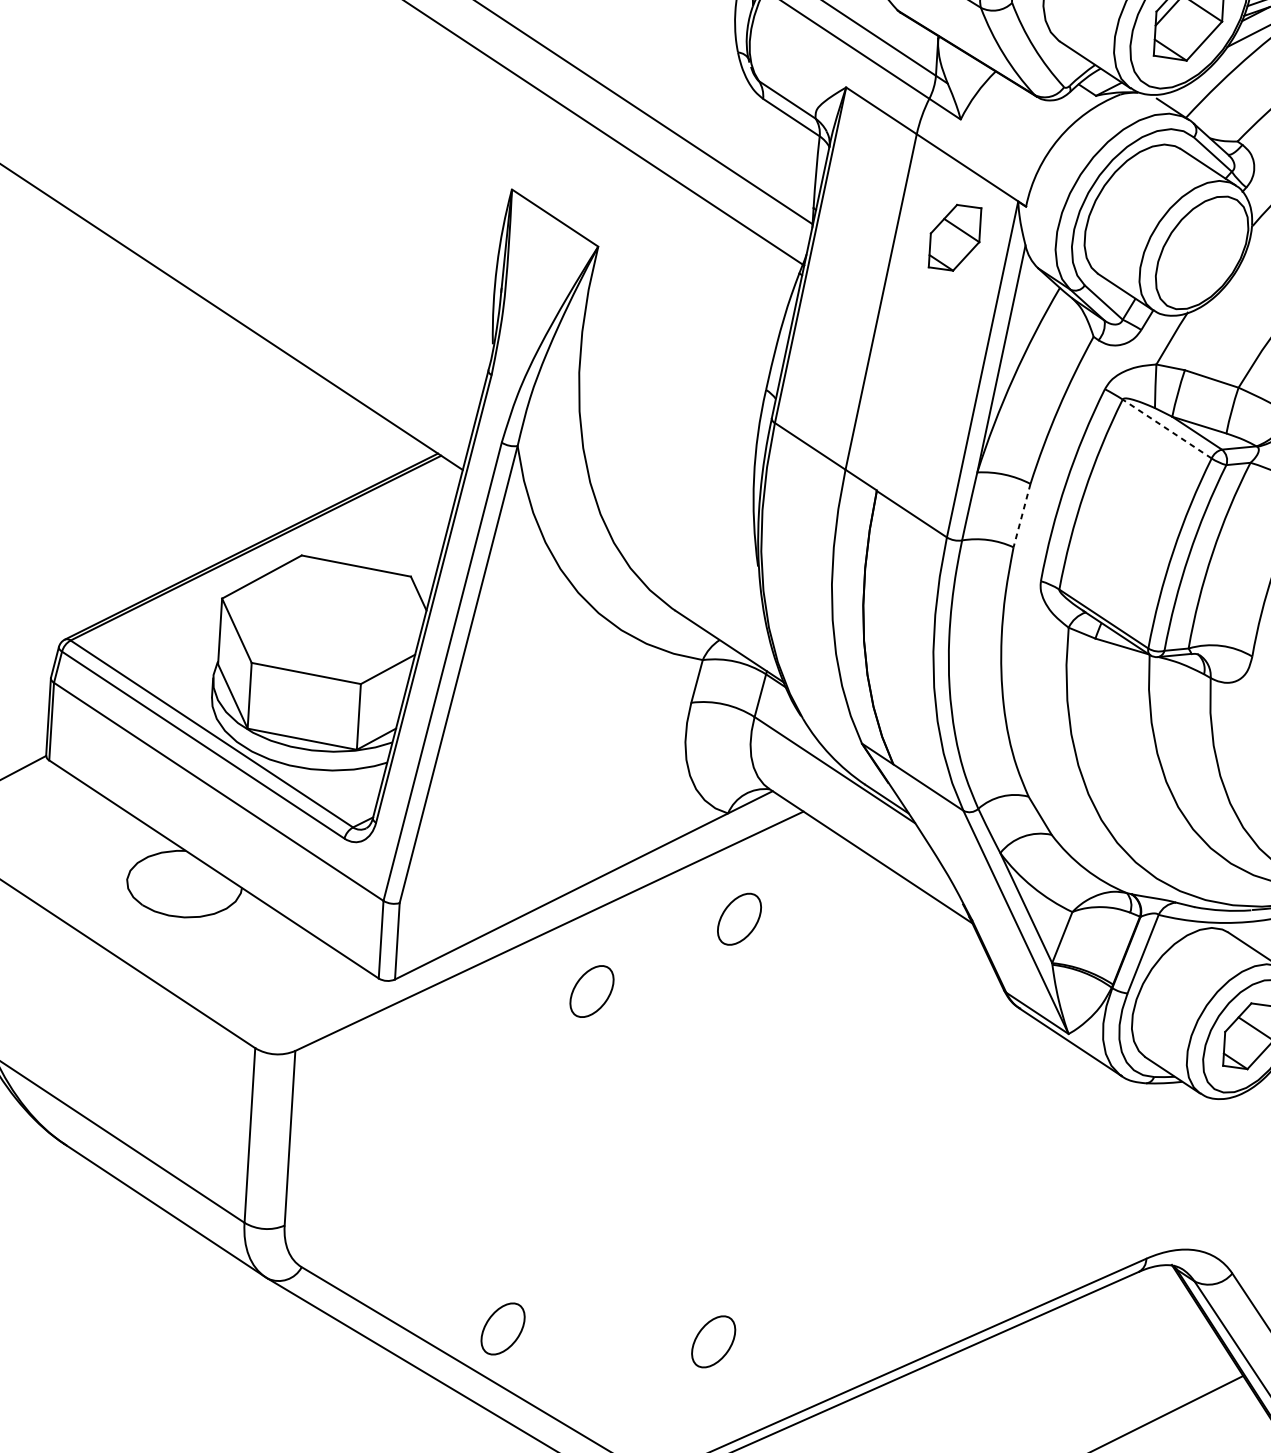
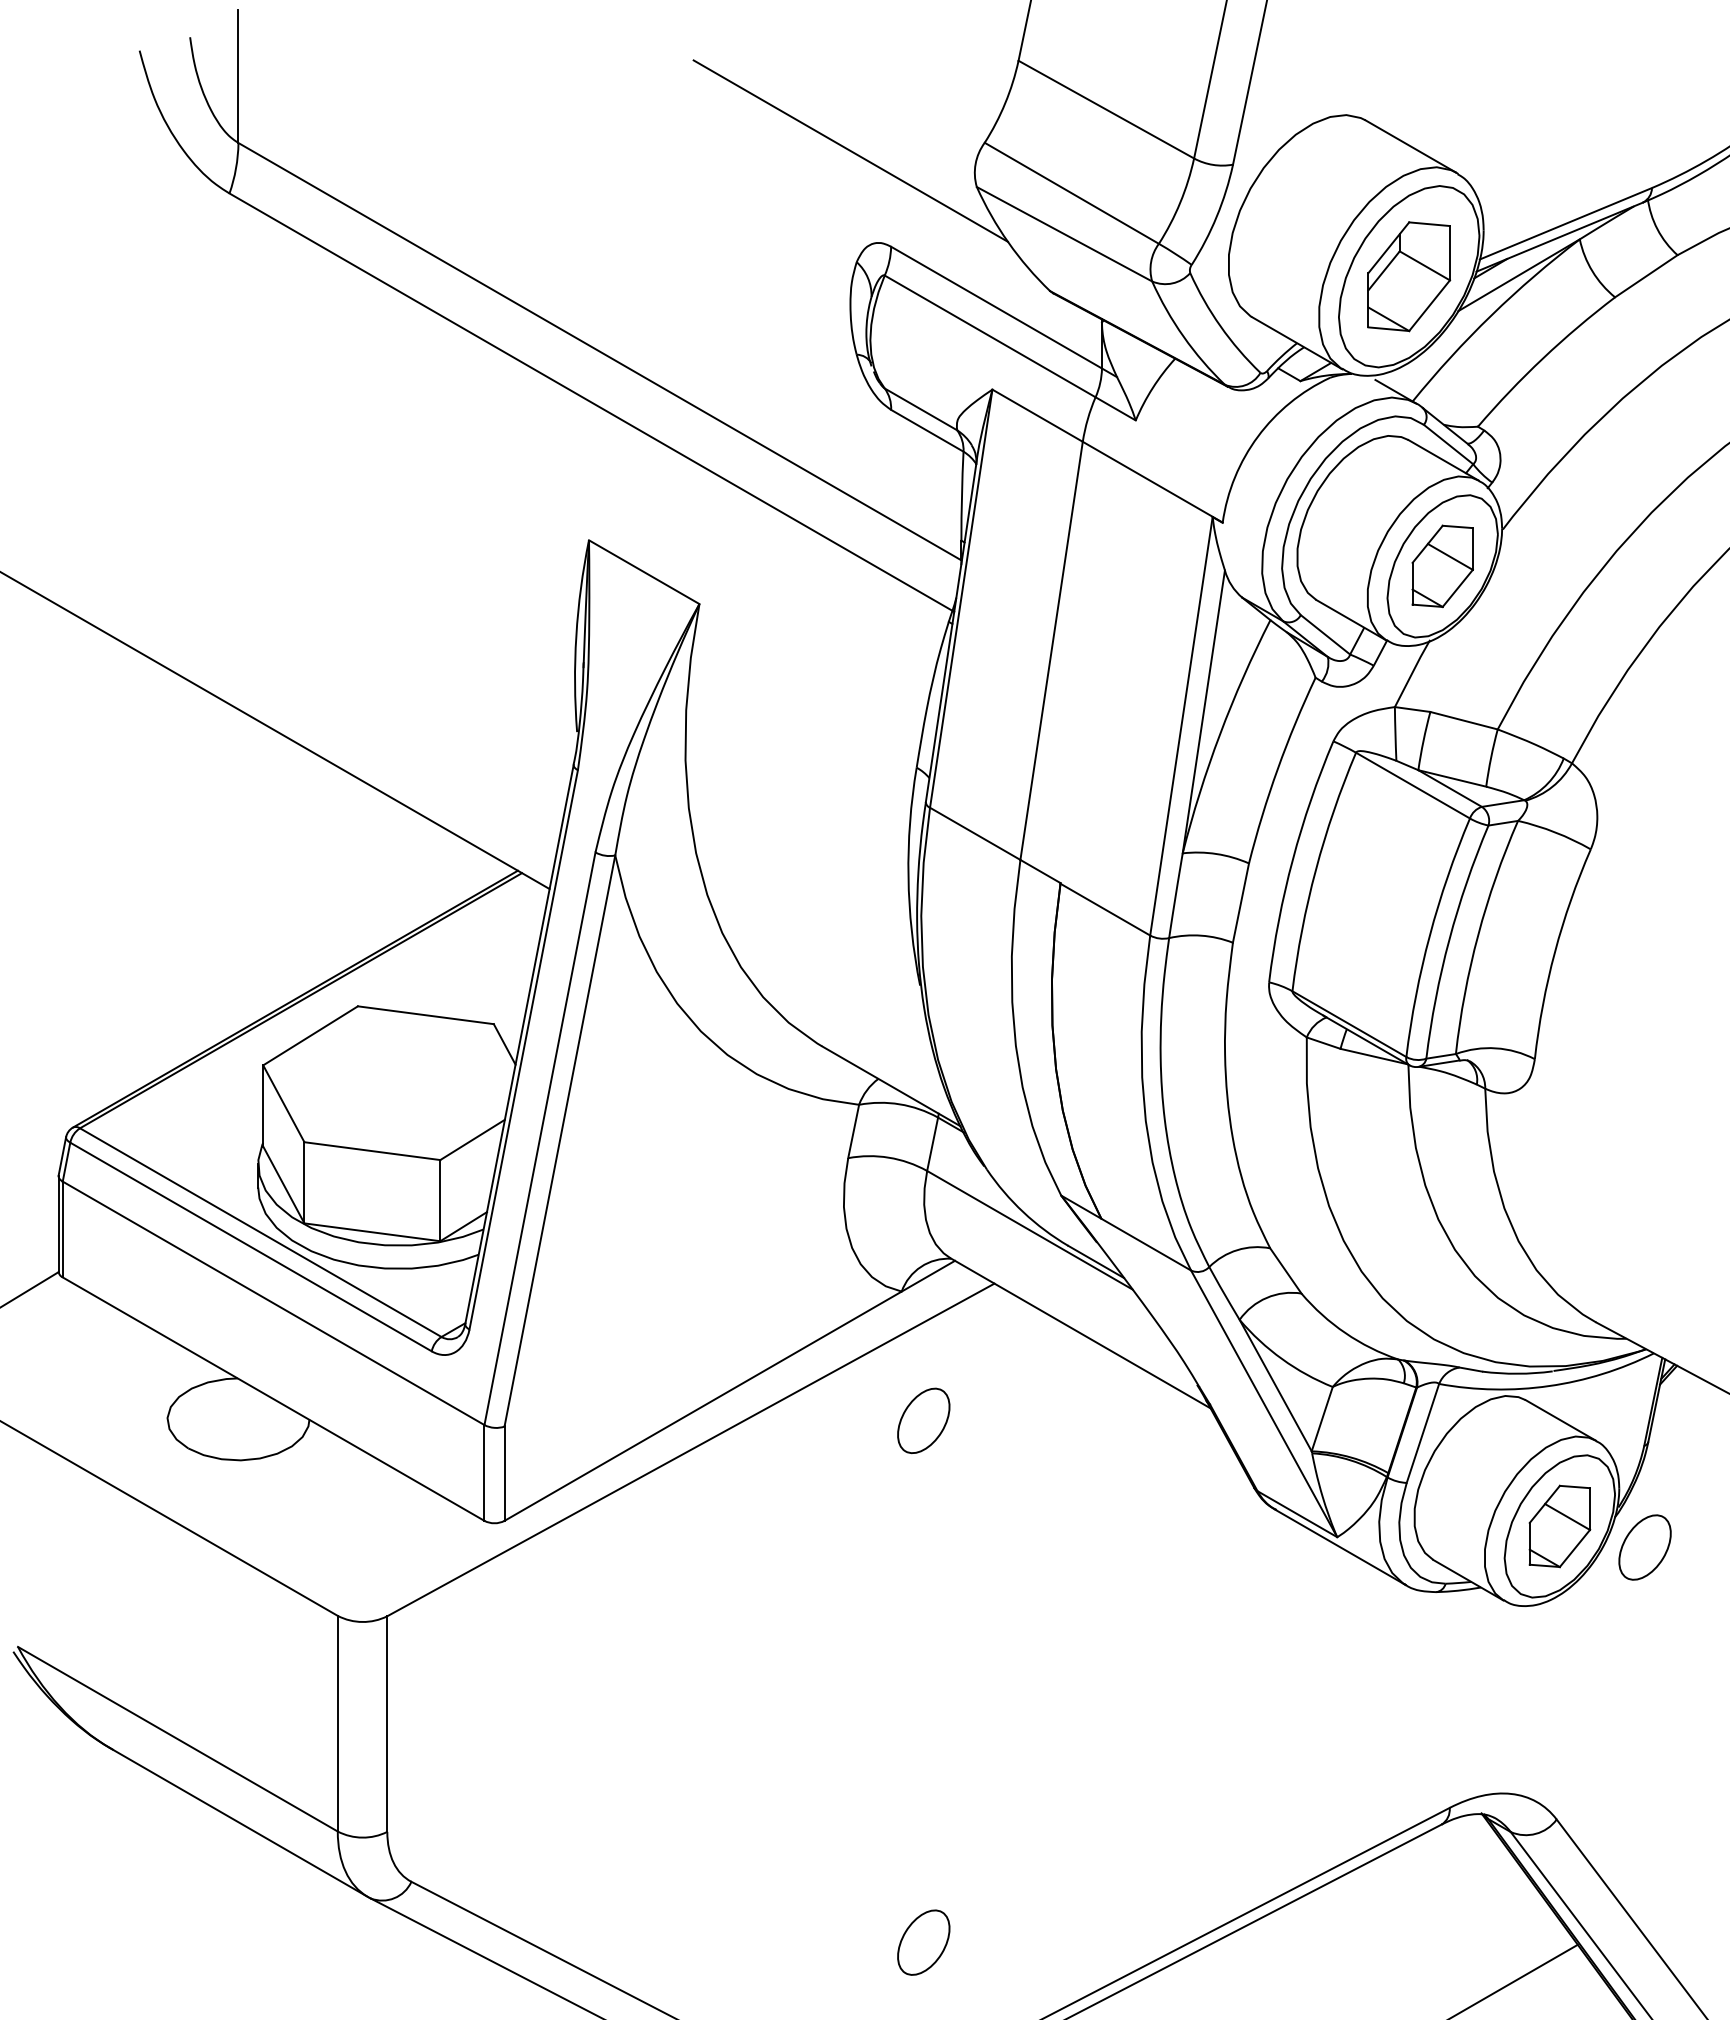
part: (954, 237) -> (1442, 566), moved
line: (1167, 428) -> (1413, 785), dashed -> solid
line: (1021, 515) -> (1240, 903), dashed -> solid
part: (591, 991) -> (747, 1520), removed
part: (502, 1328) -> (663, 1942), removed

